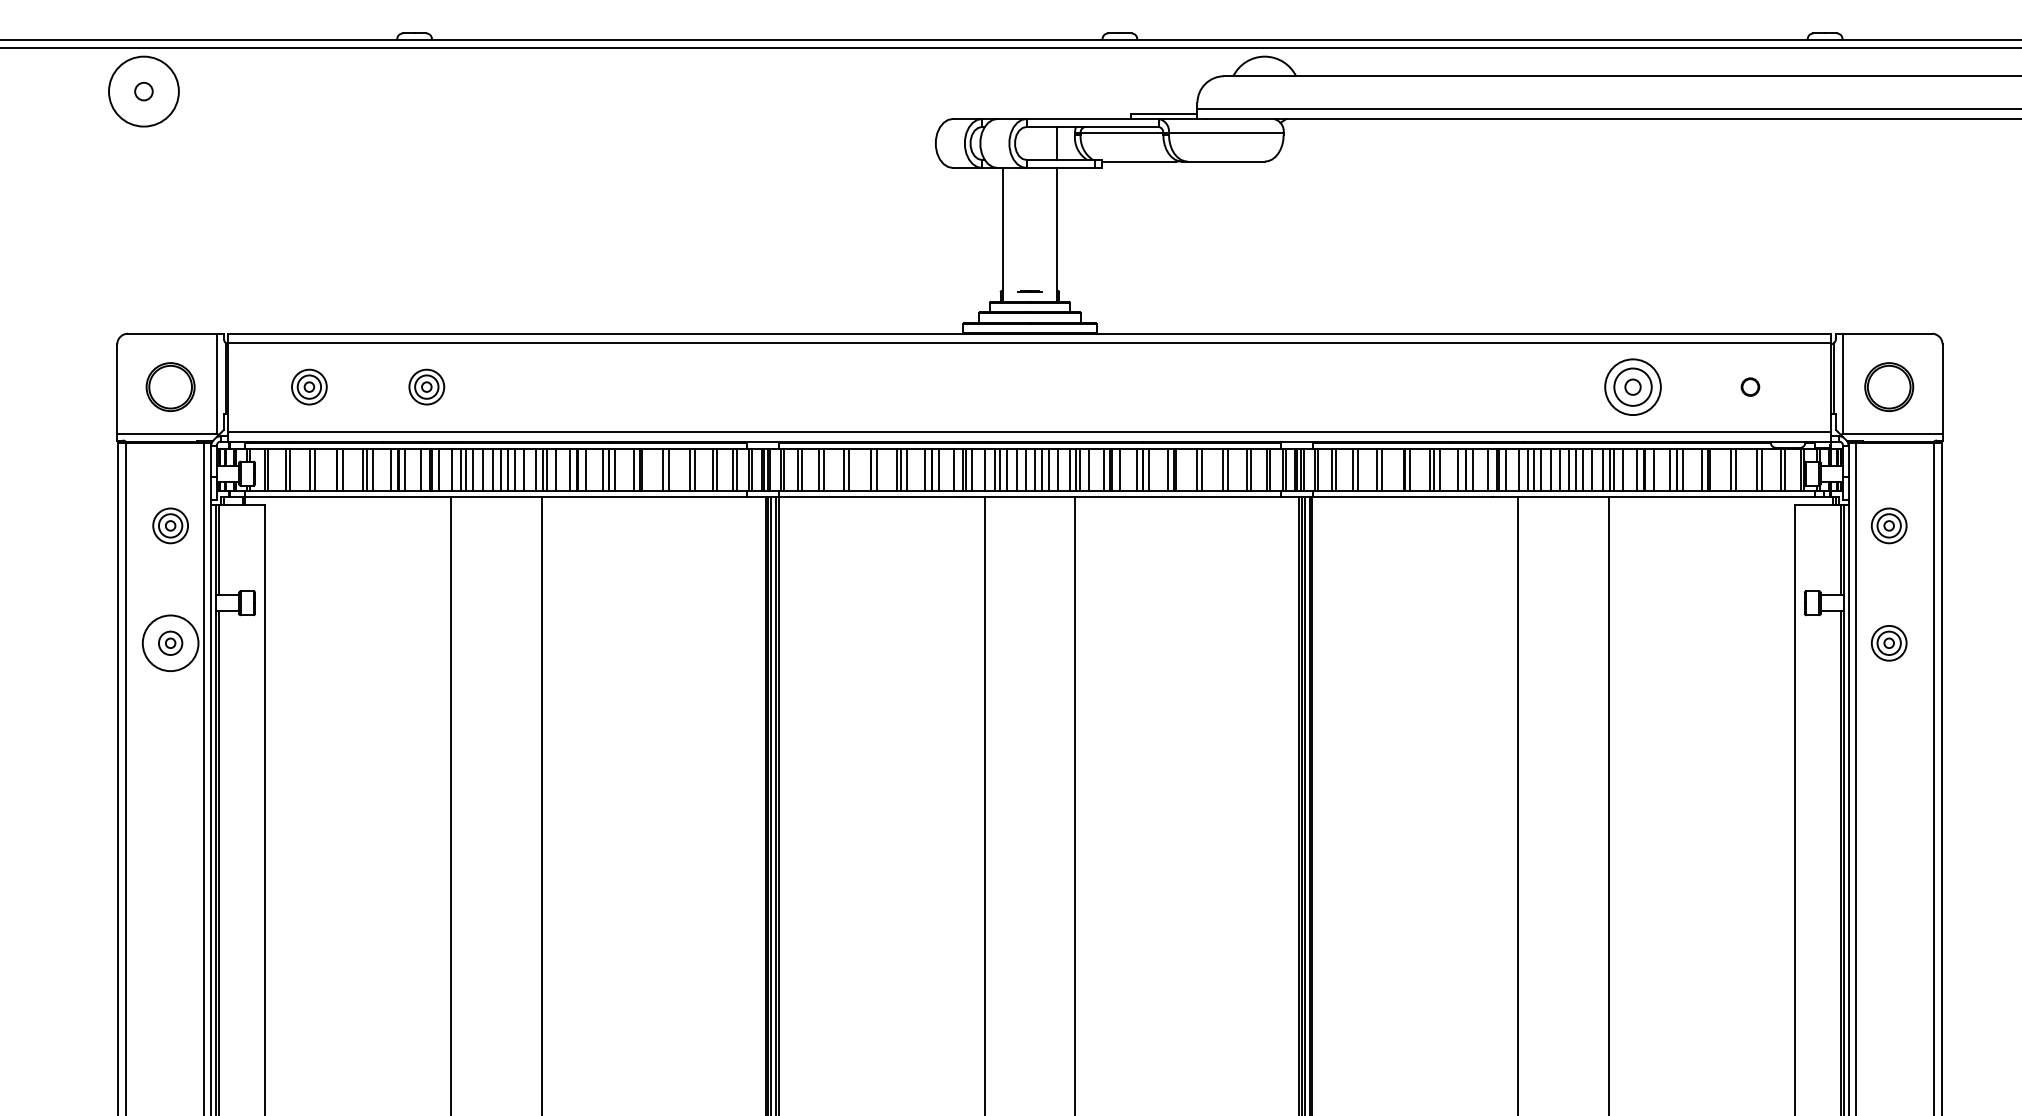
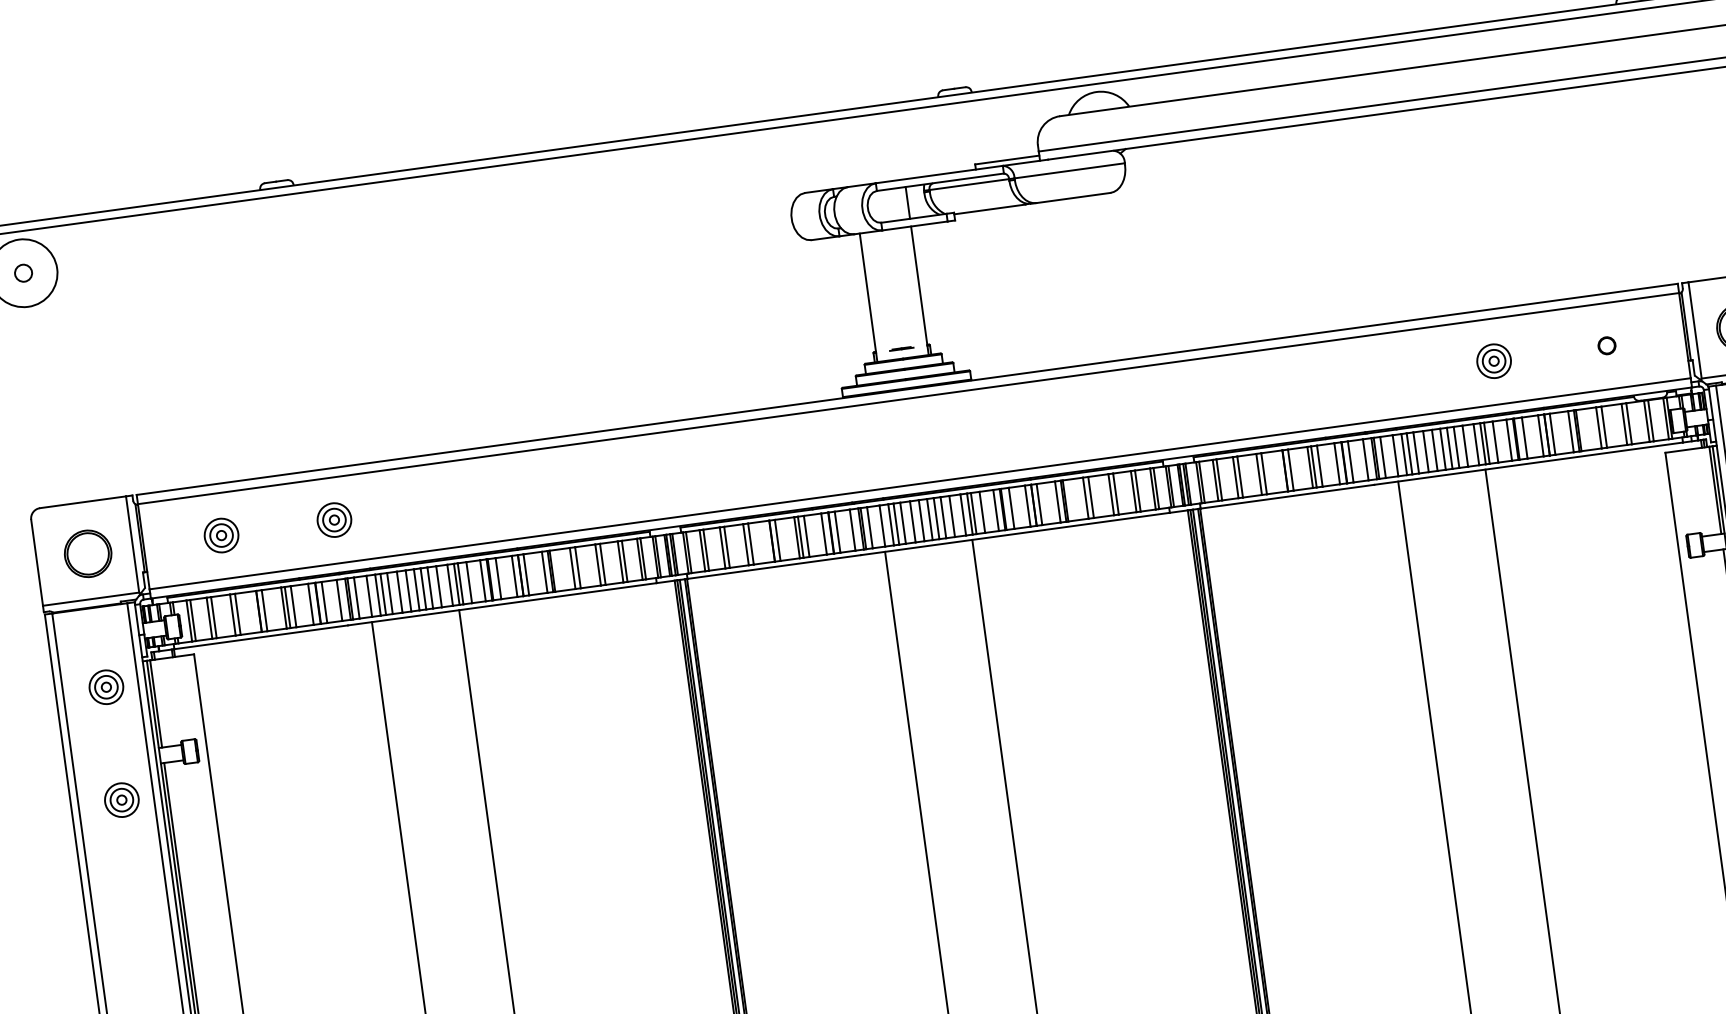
part: (1632, 386) -> (1493, 360), size x0.62
circle: (170, 642) -> (121, 799), size x0.62

